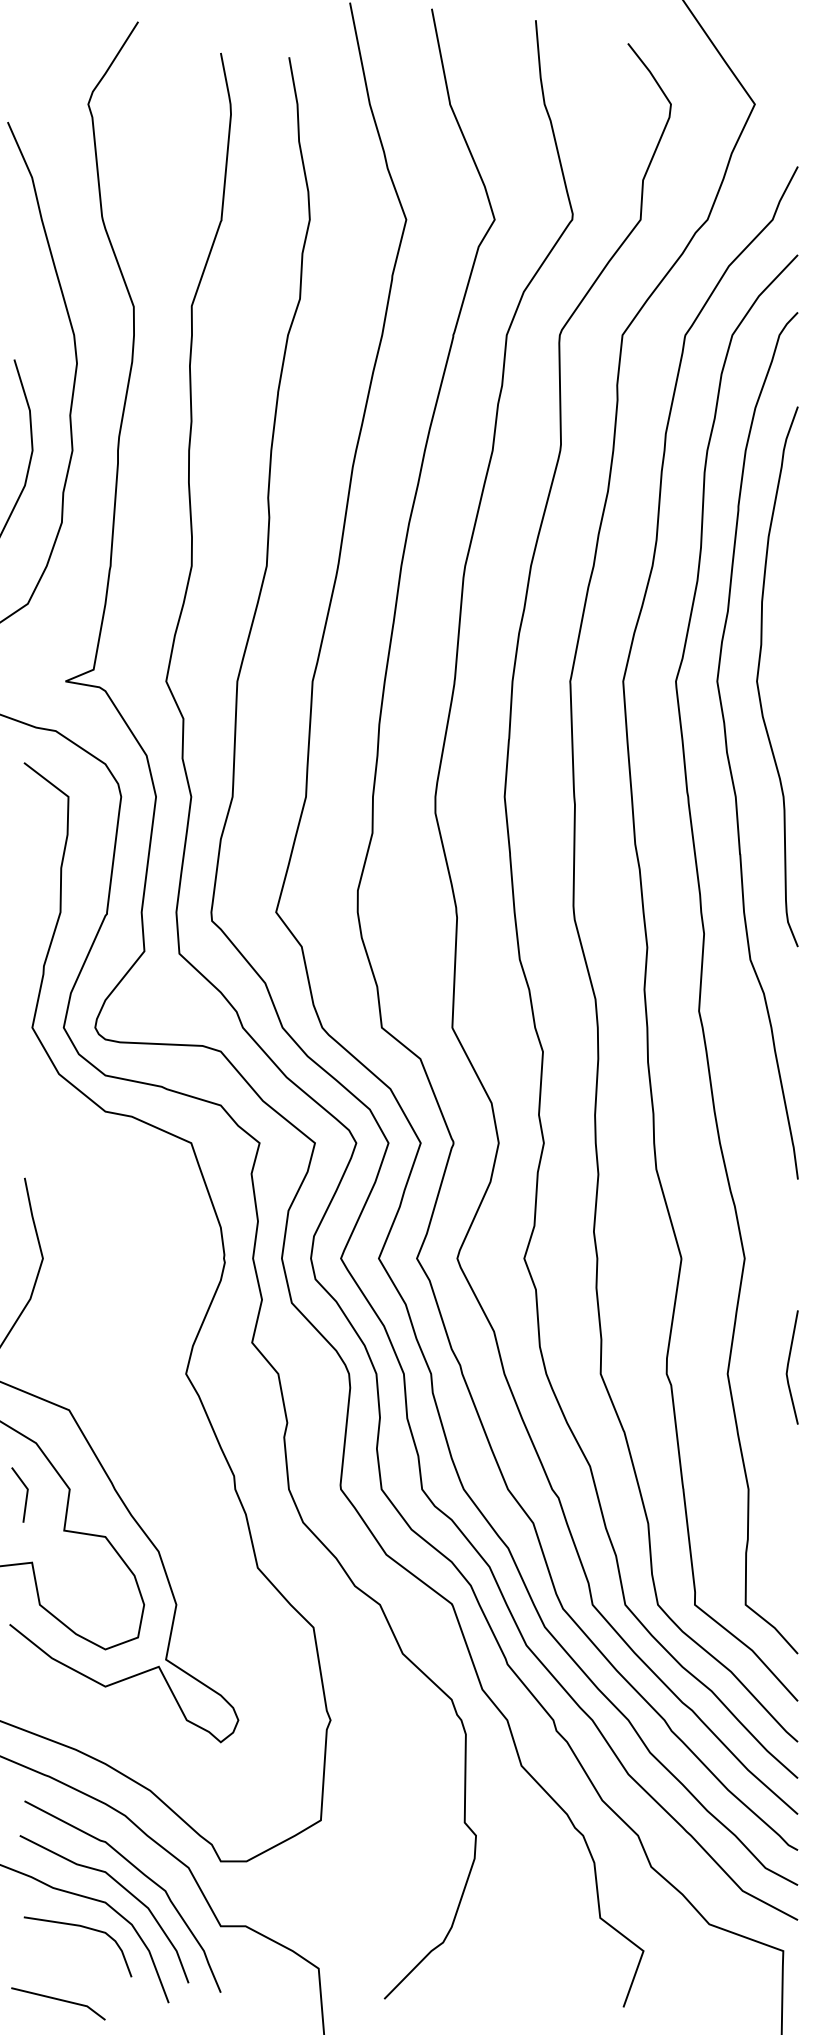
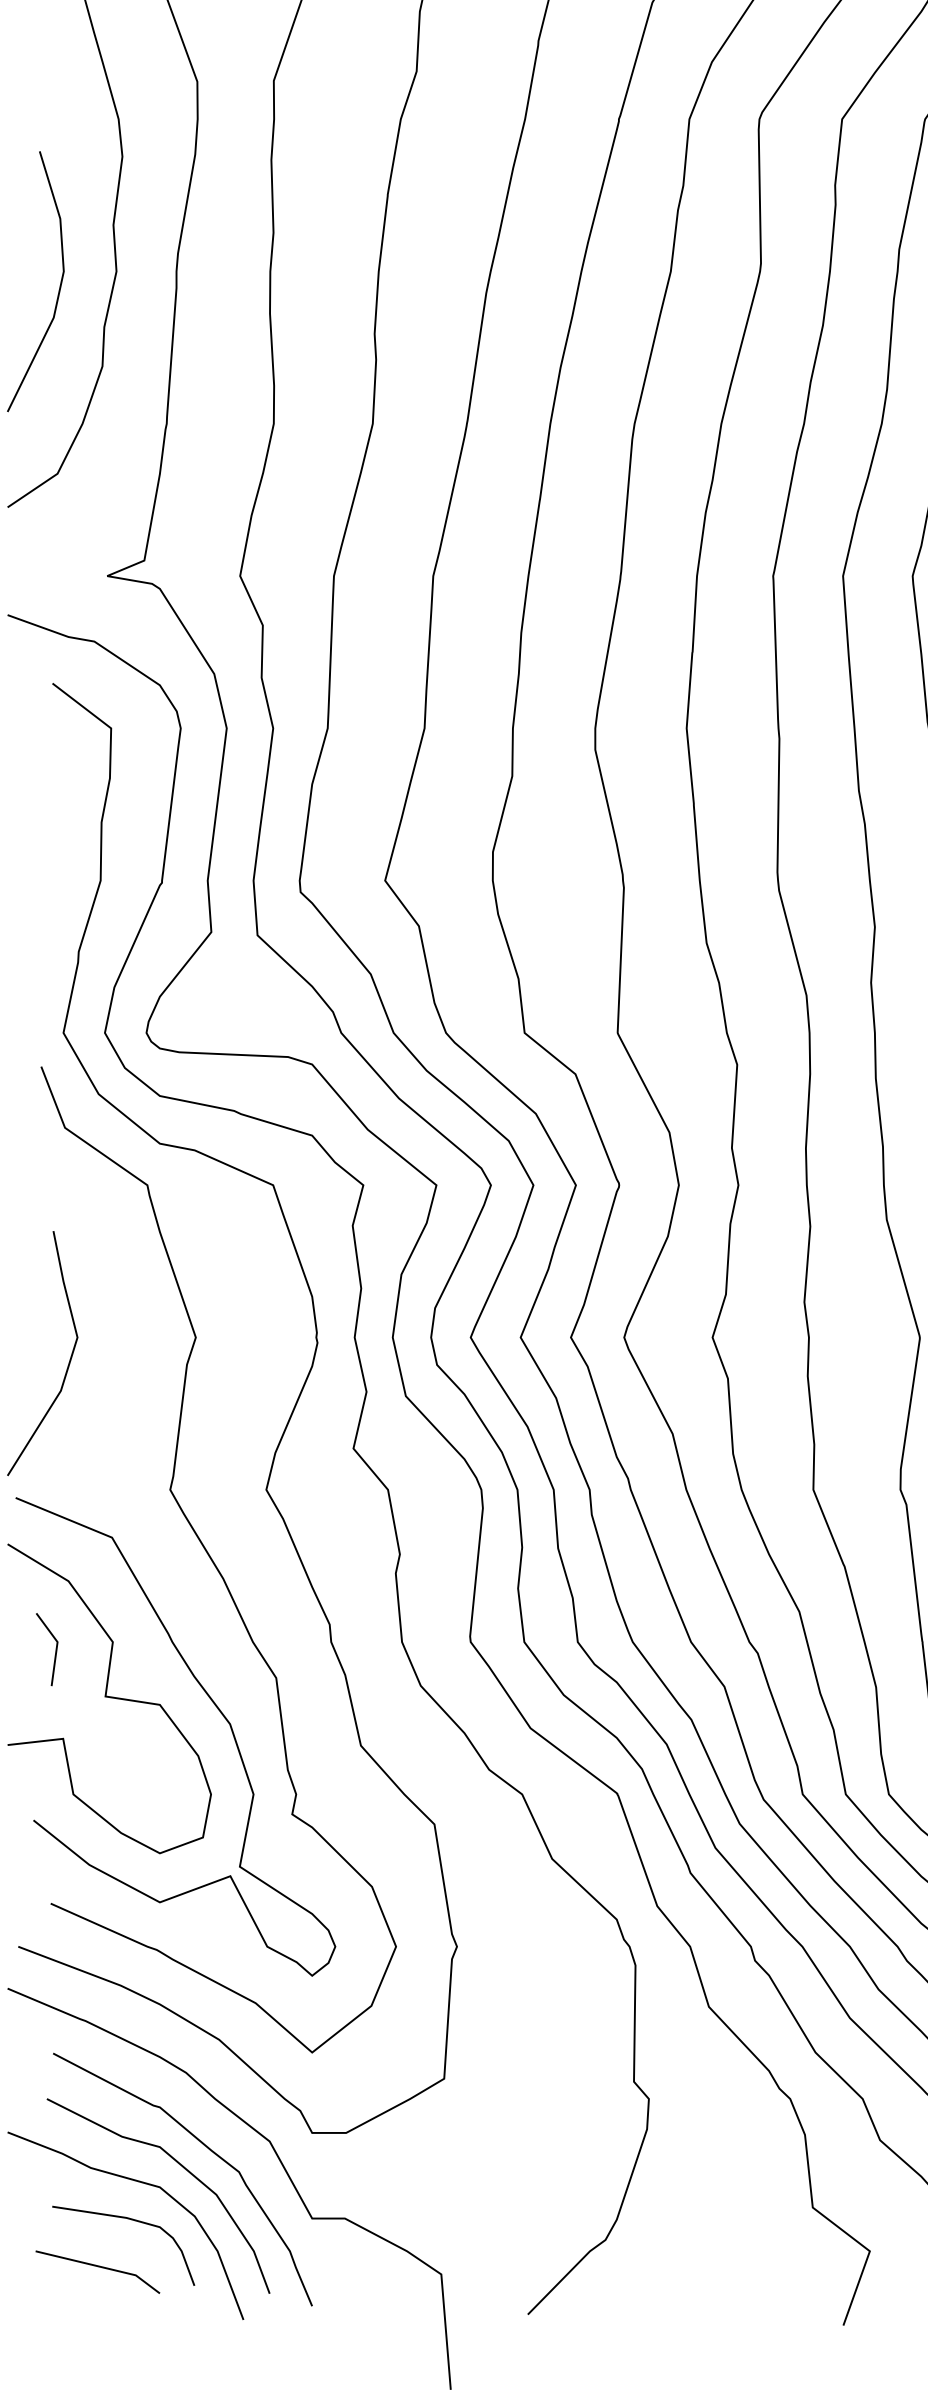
curve: (147, 1429) -> (215, 1563), added
line: (58, 2000) -> (97, 2267), moved

